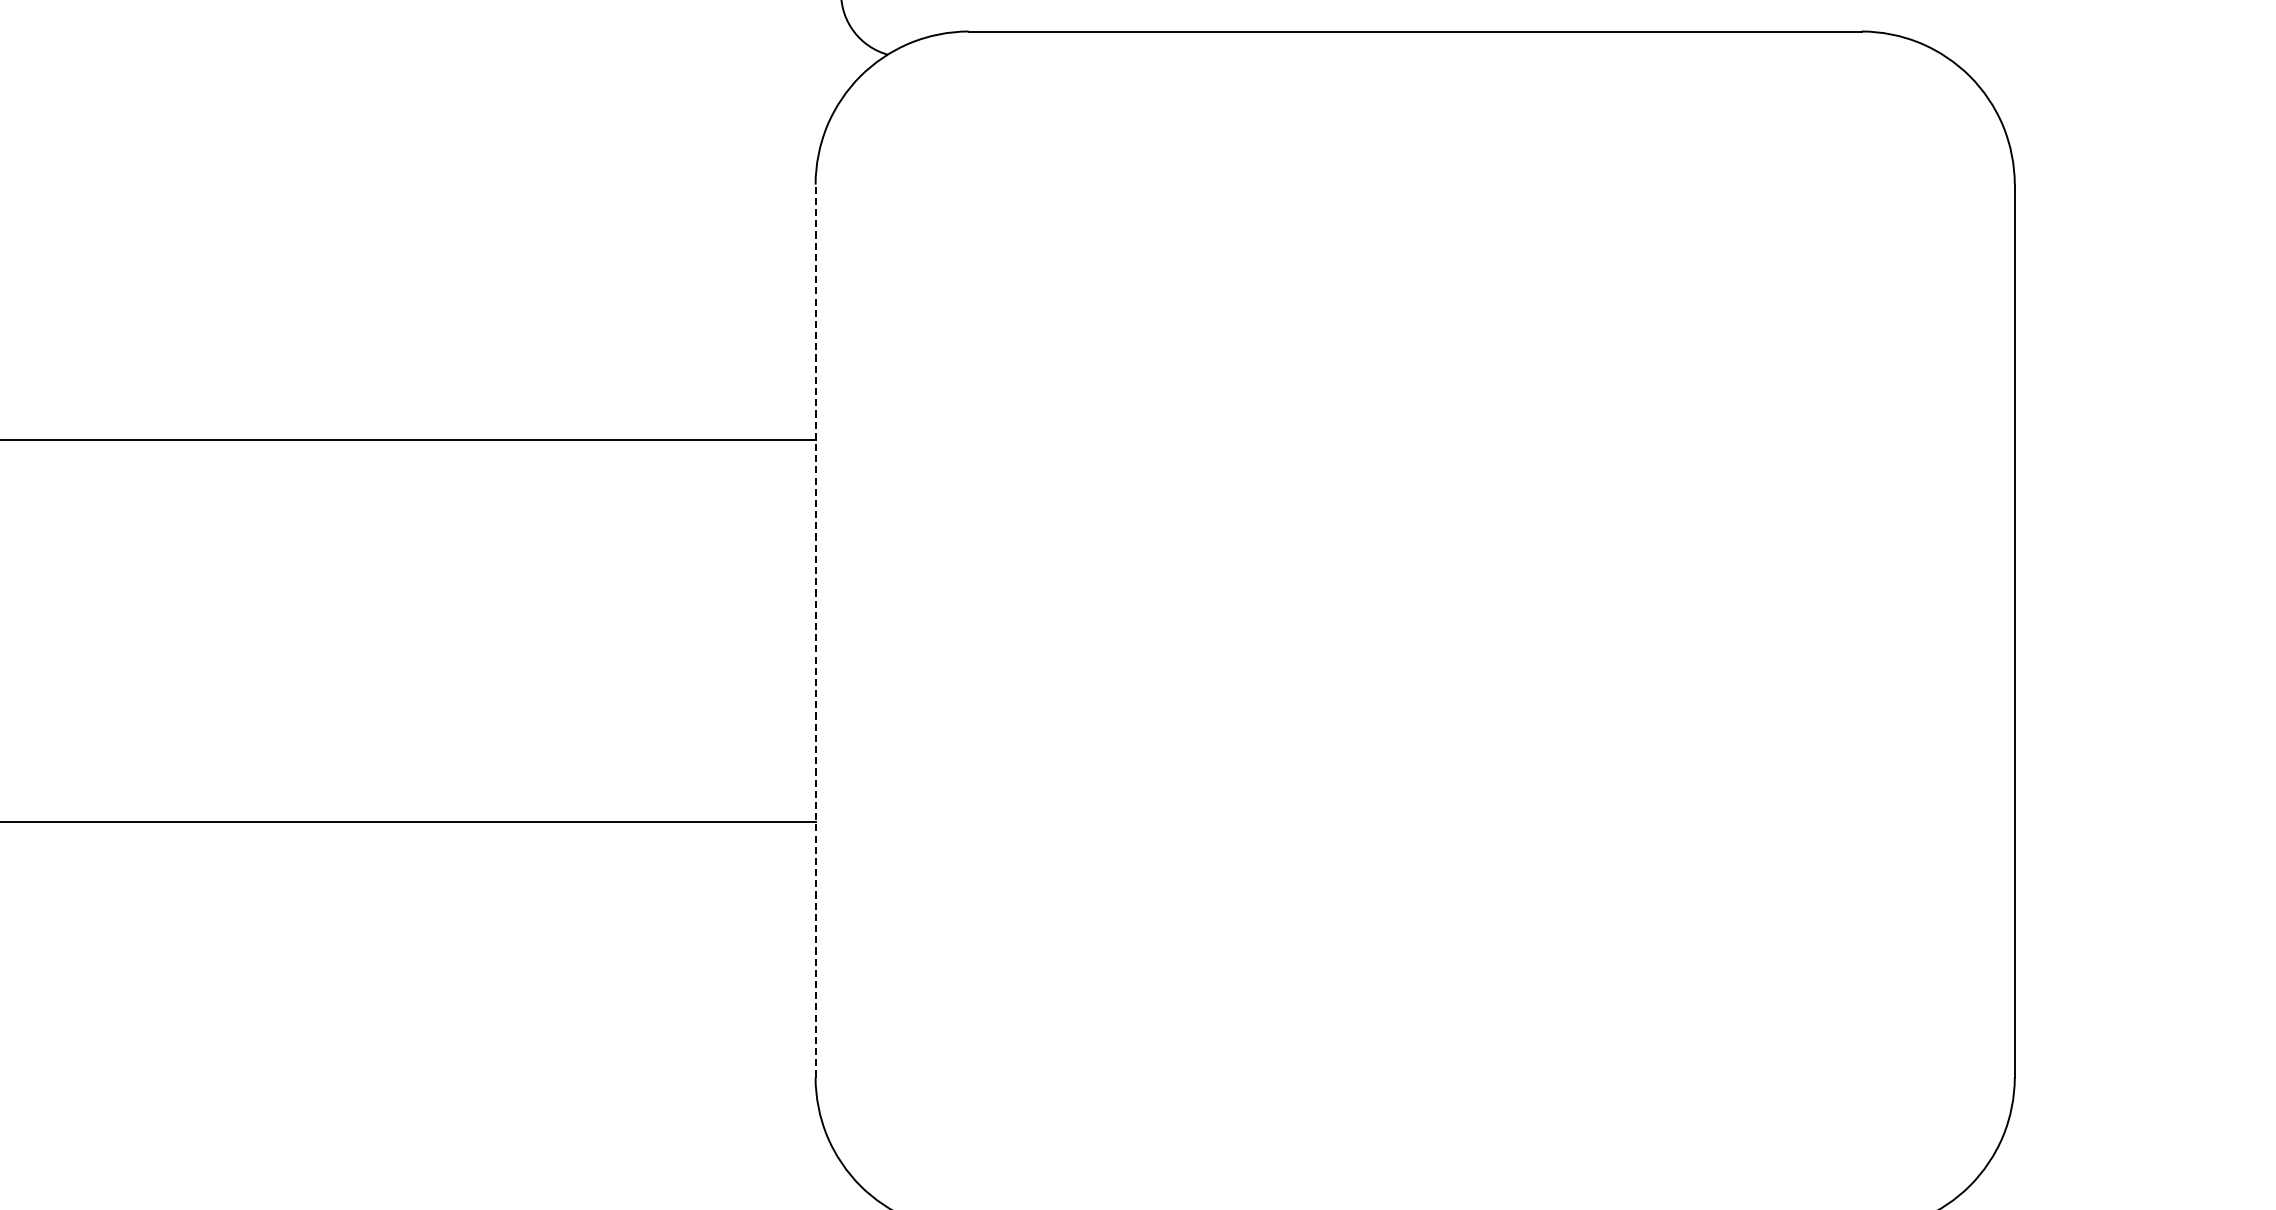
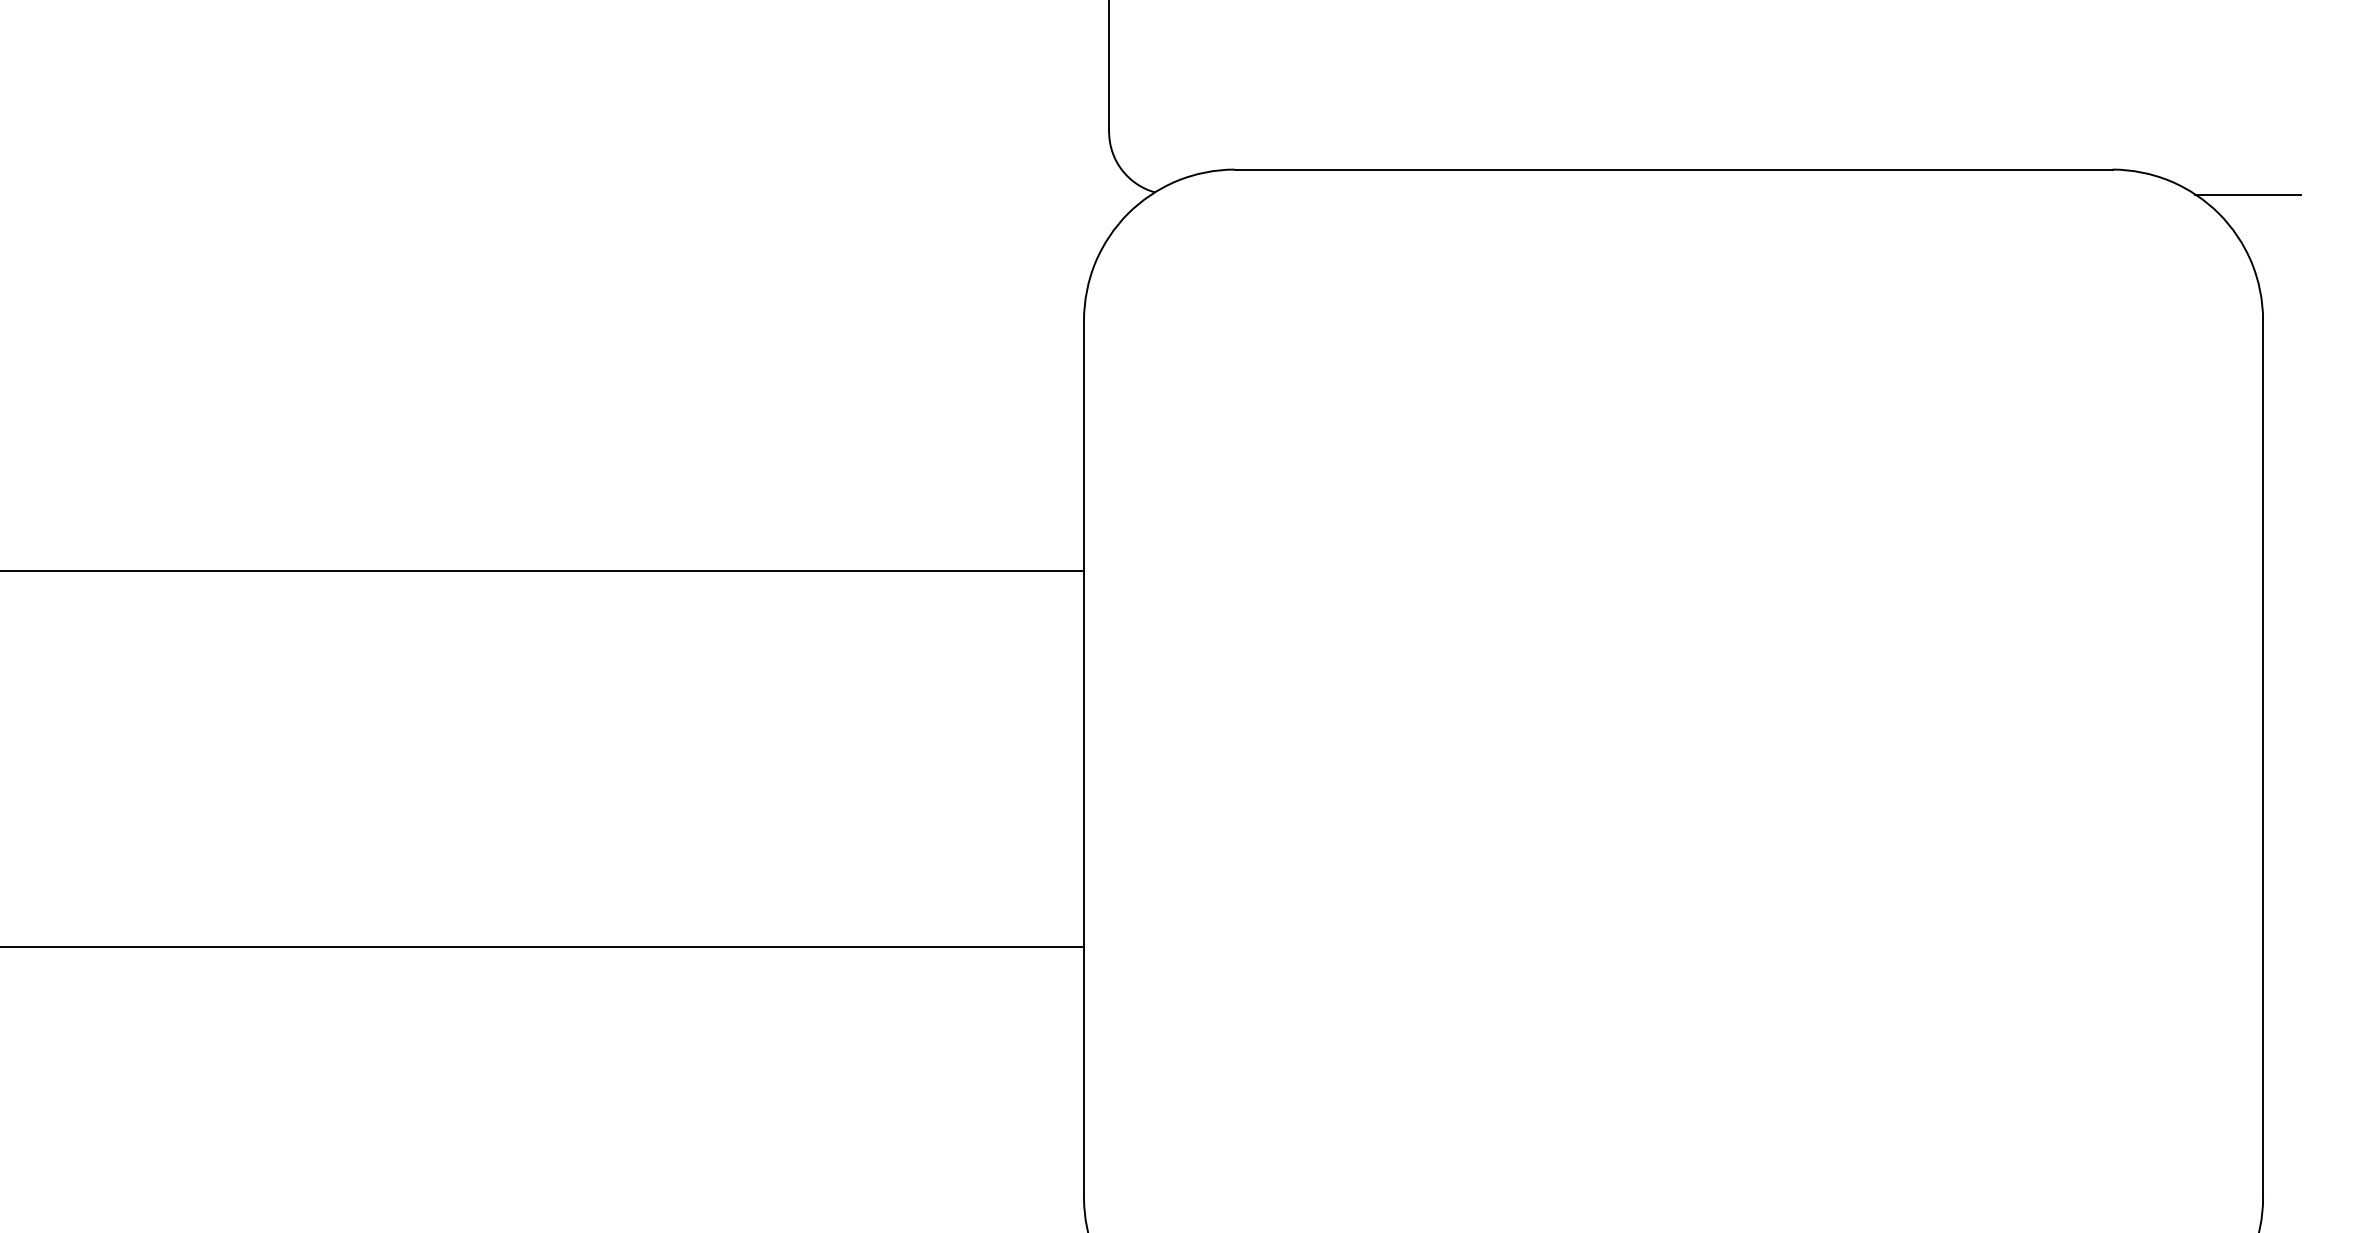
line: (1998, 56) -> (2247, 194), added
line: (816, 631) -> (1084, 759), dashed -> solid

